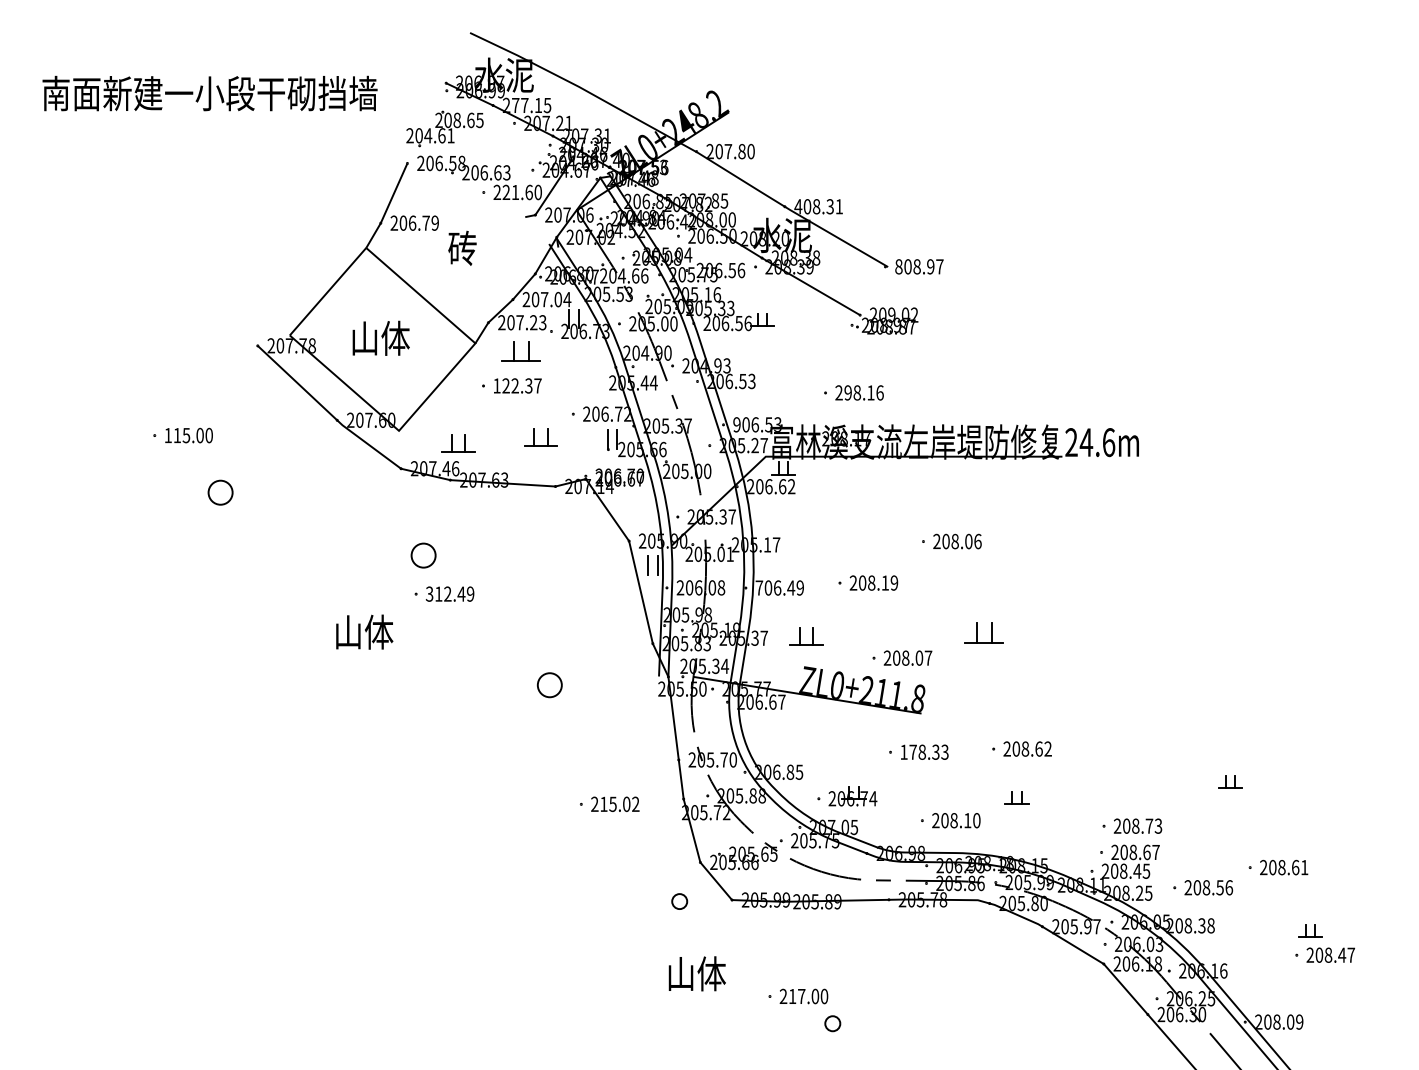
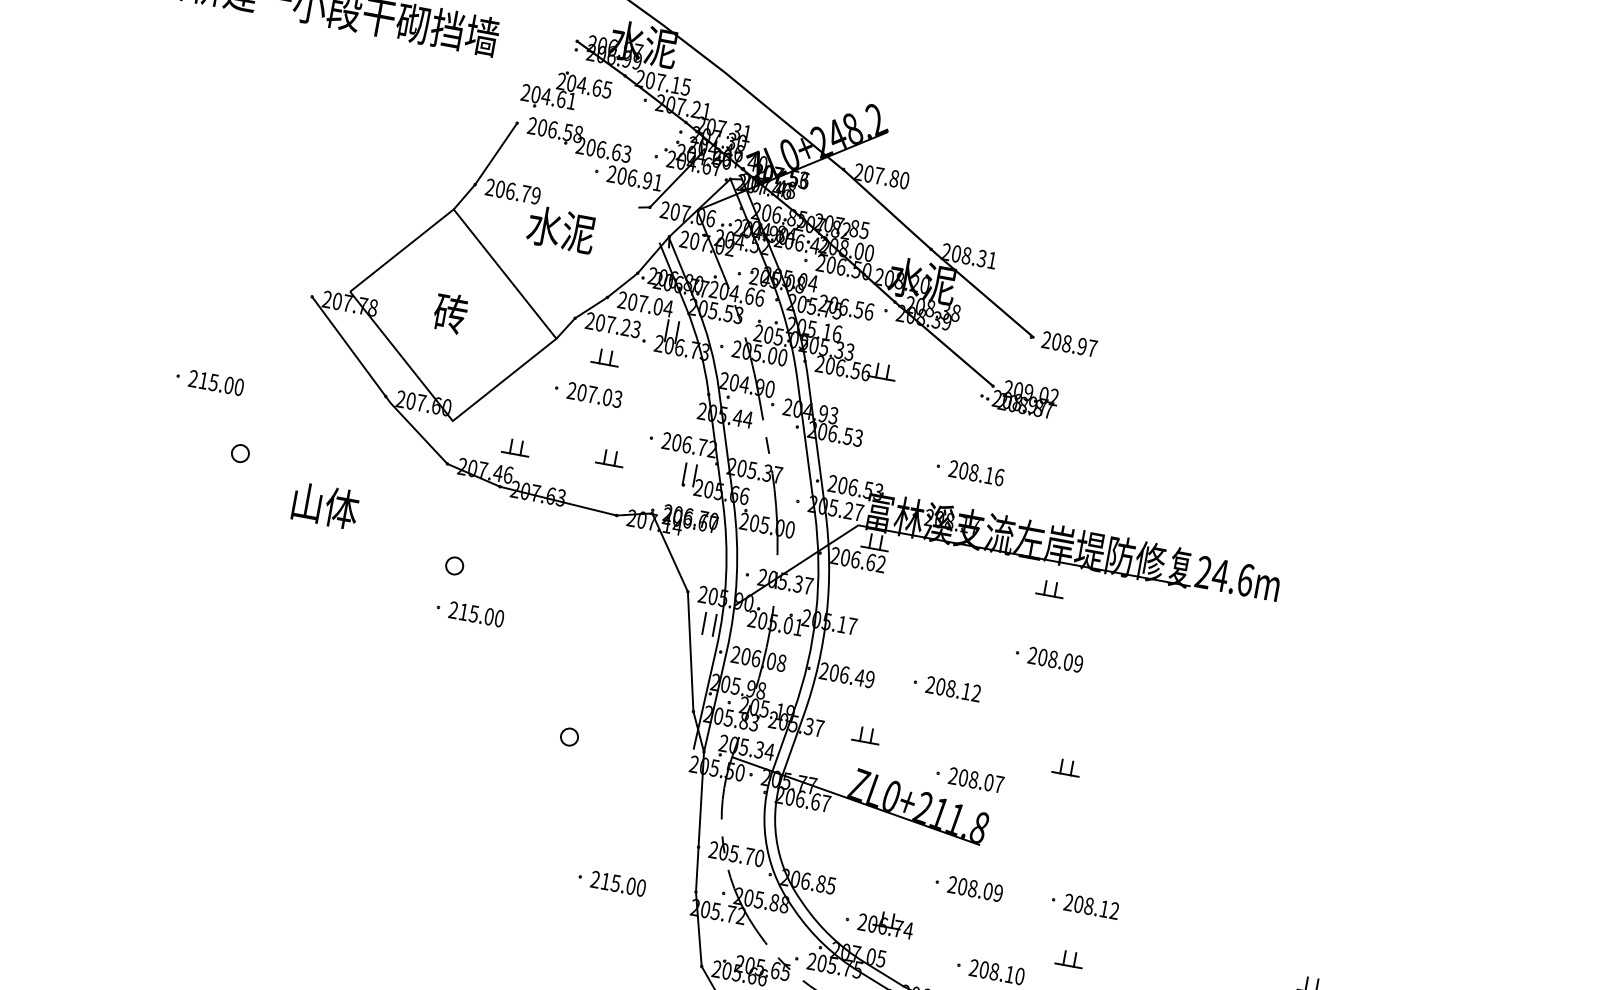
text: (515, 105) -> (650, 80), 277.15 -> 207.15
text: (457, 120) -> (582, 85), 208.65 -> 204.65
text: (521, 192) -> (639, 179), 221.60 -> 206.91
text: (798, 206) -> (946, 251), 408.31 -> 208.31
text: (462, 248) -> (561, 229), 砖 -> 水泥
text: (898, 266) -> (1046, 339), 808.97 -> 208.97
text: (380, 337) -> (451, 312), 山体 -> 砖
part: (520, 351) -> (605, 357), size x0.62
text: (517, 385) -> (594, 394), 122.37 -> 207.03
text: (847, 392) -> (963, 470), 298.16 -> 208.16
text: (736, 424) -> (832, 483), 906.53 -> 206.53
text: (167, 434) -> (192, 377), 115.00 -> 215.00
part: (540, 437) -> (609, 457), size x0.71
part: (457, 443) -> (515, 447), size x0.71
part: (941, 480) -> (1050, 588), added
part: (220, 492) -> (240, 453), size x0.62
text: (977, 541) -> (1078, 663), 208.06 -> 208.09
part: (423, 555) -> (454, 565), size x0.62
text: (894, 583) -> (976, 693), 208.19 -> 208.12
text: (759, 587) -> (824, 670), 706.49 -> 206.49
text: (449, 593) -> (475, 613), 312.49 -> 215.00
text: (364, 631) -> (325, 504), moved
part: (983, 632) -> (1066, 767), size x0.62
part: (805, 636) -> (865, 734), size x0.71
part: (549, 685) -> (569, 737), size x0.62
text: (1038, 748) -> (1103, 908), 208.62 -> 208.12
text: (924, 751) -> (975, 888), 178.33 -> 208.09
text: (635, 803) -> (641, 887), 215.02 -> 215.00

